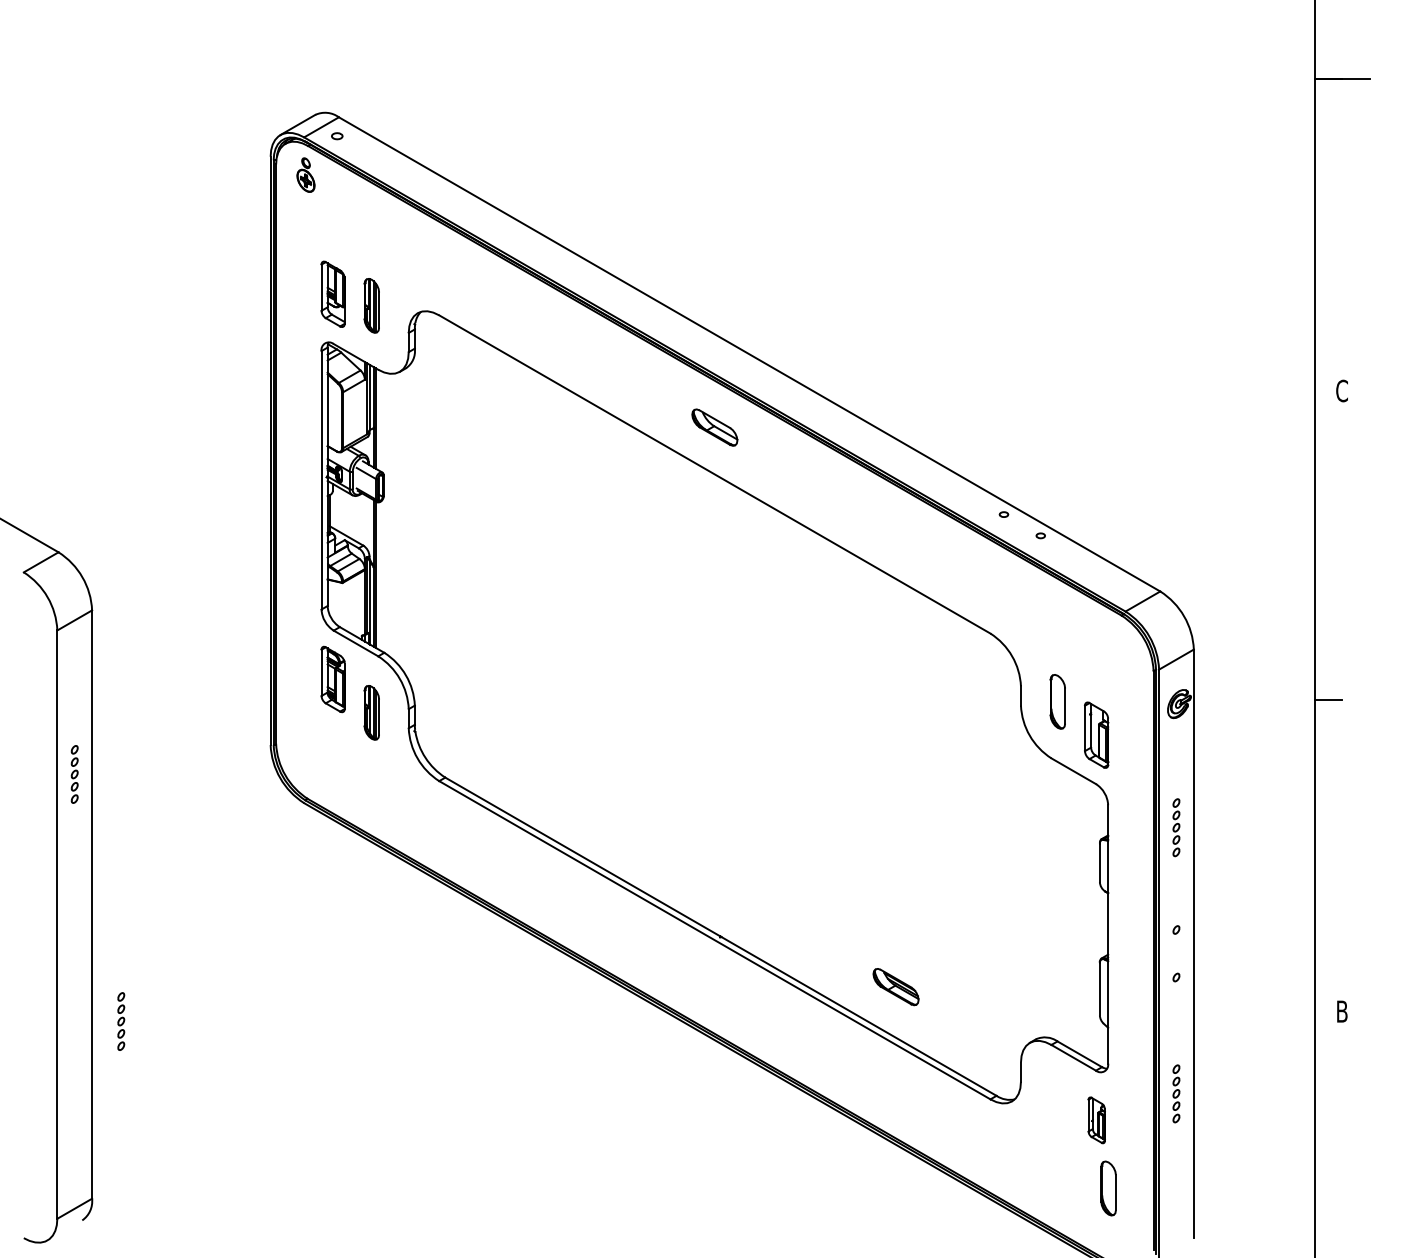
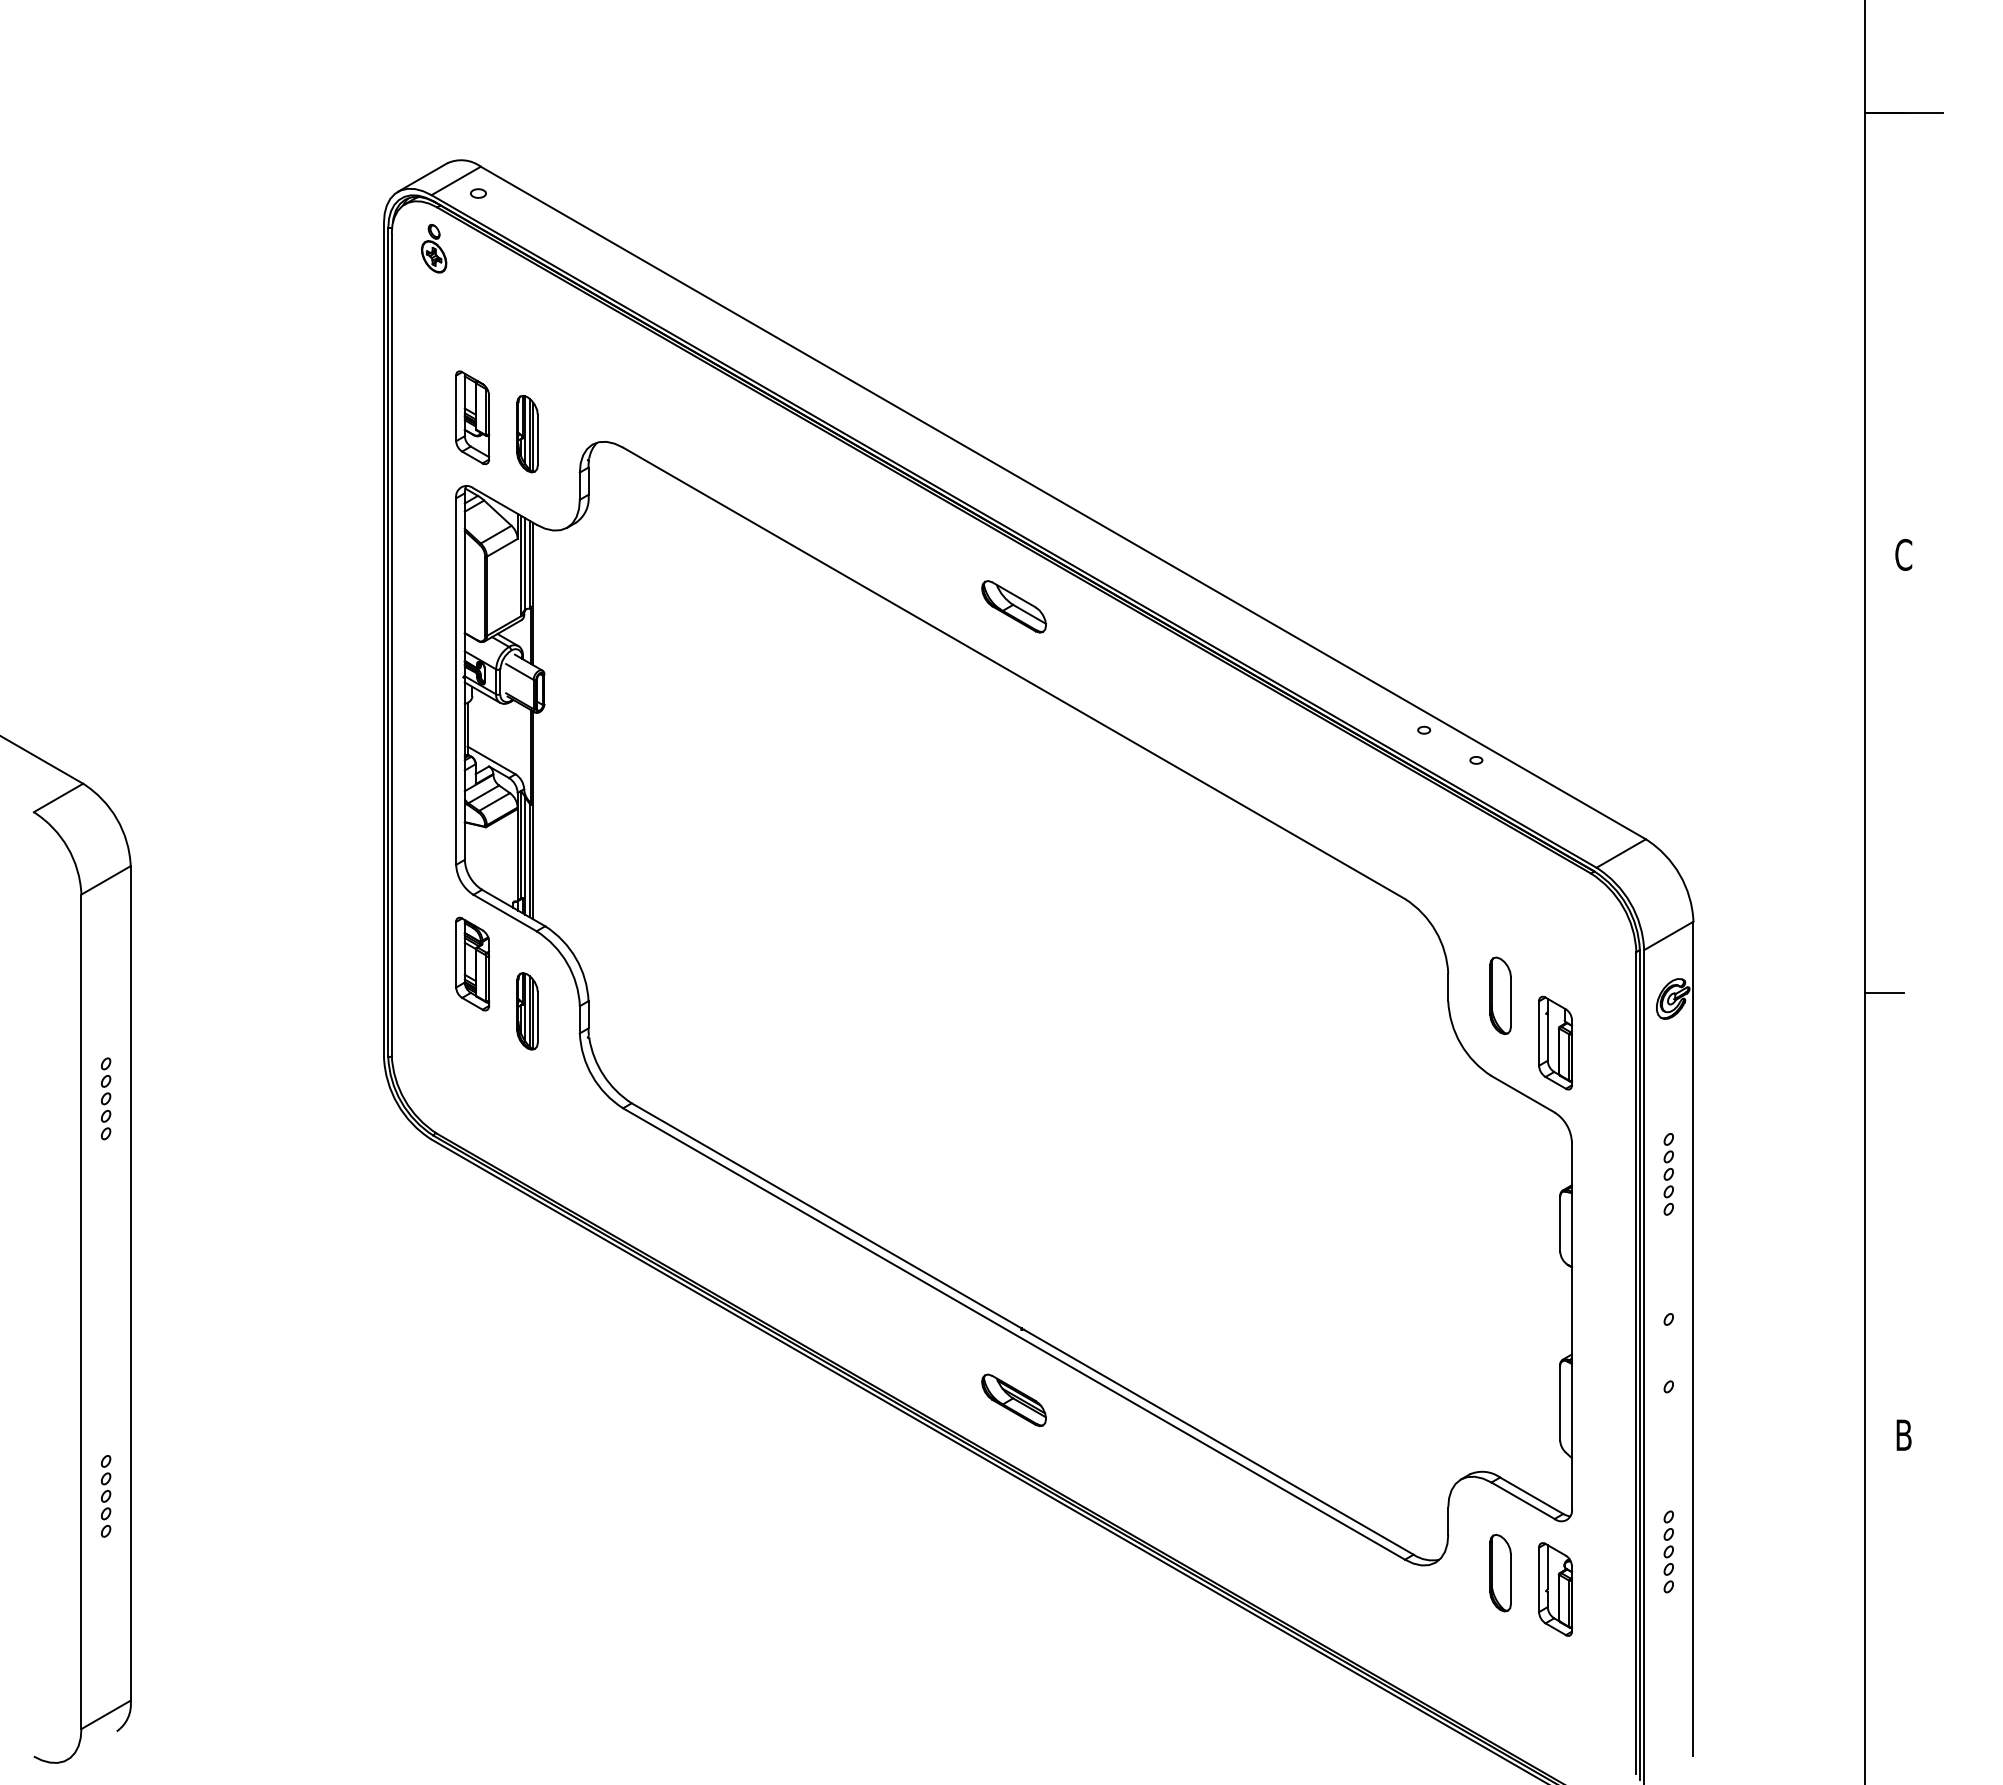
part: (895, 987) -> (1013, 1400), moved
part: (121, 1021) -> (106, 1496), moved
part: (1096, 1120) -> (1555, 1589), size x1.43
part: (1108, 1188) -> (1500, 1573), moved

